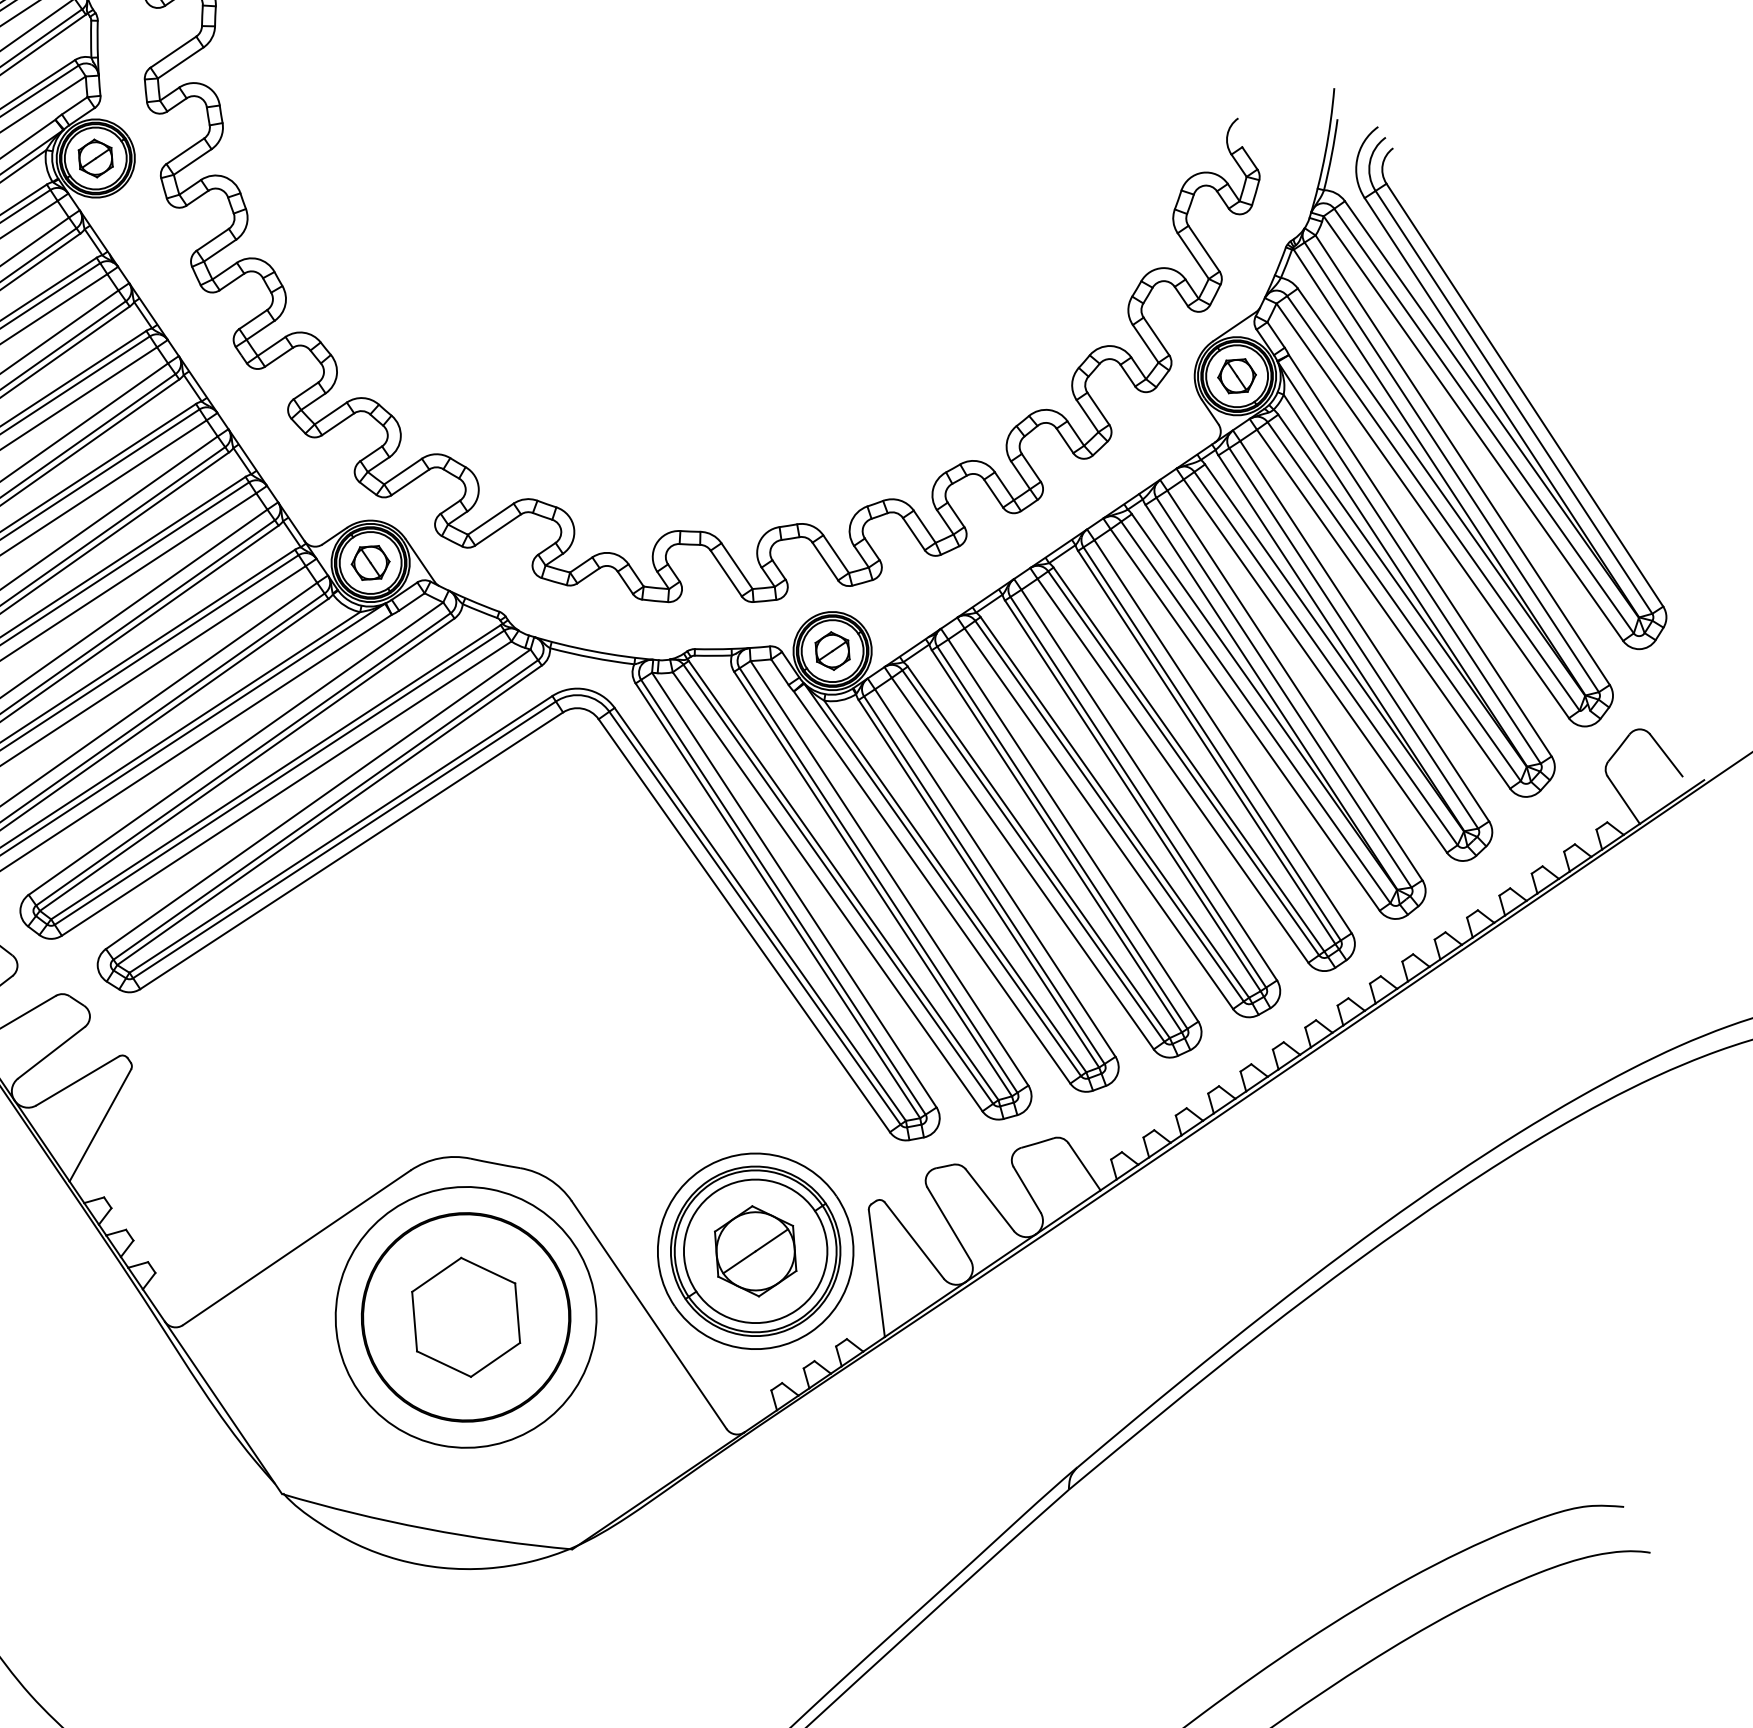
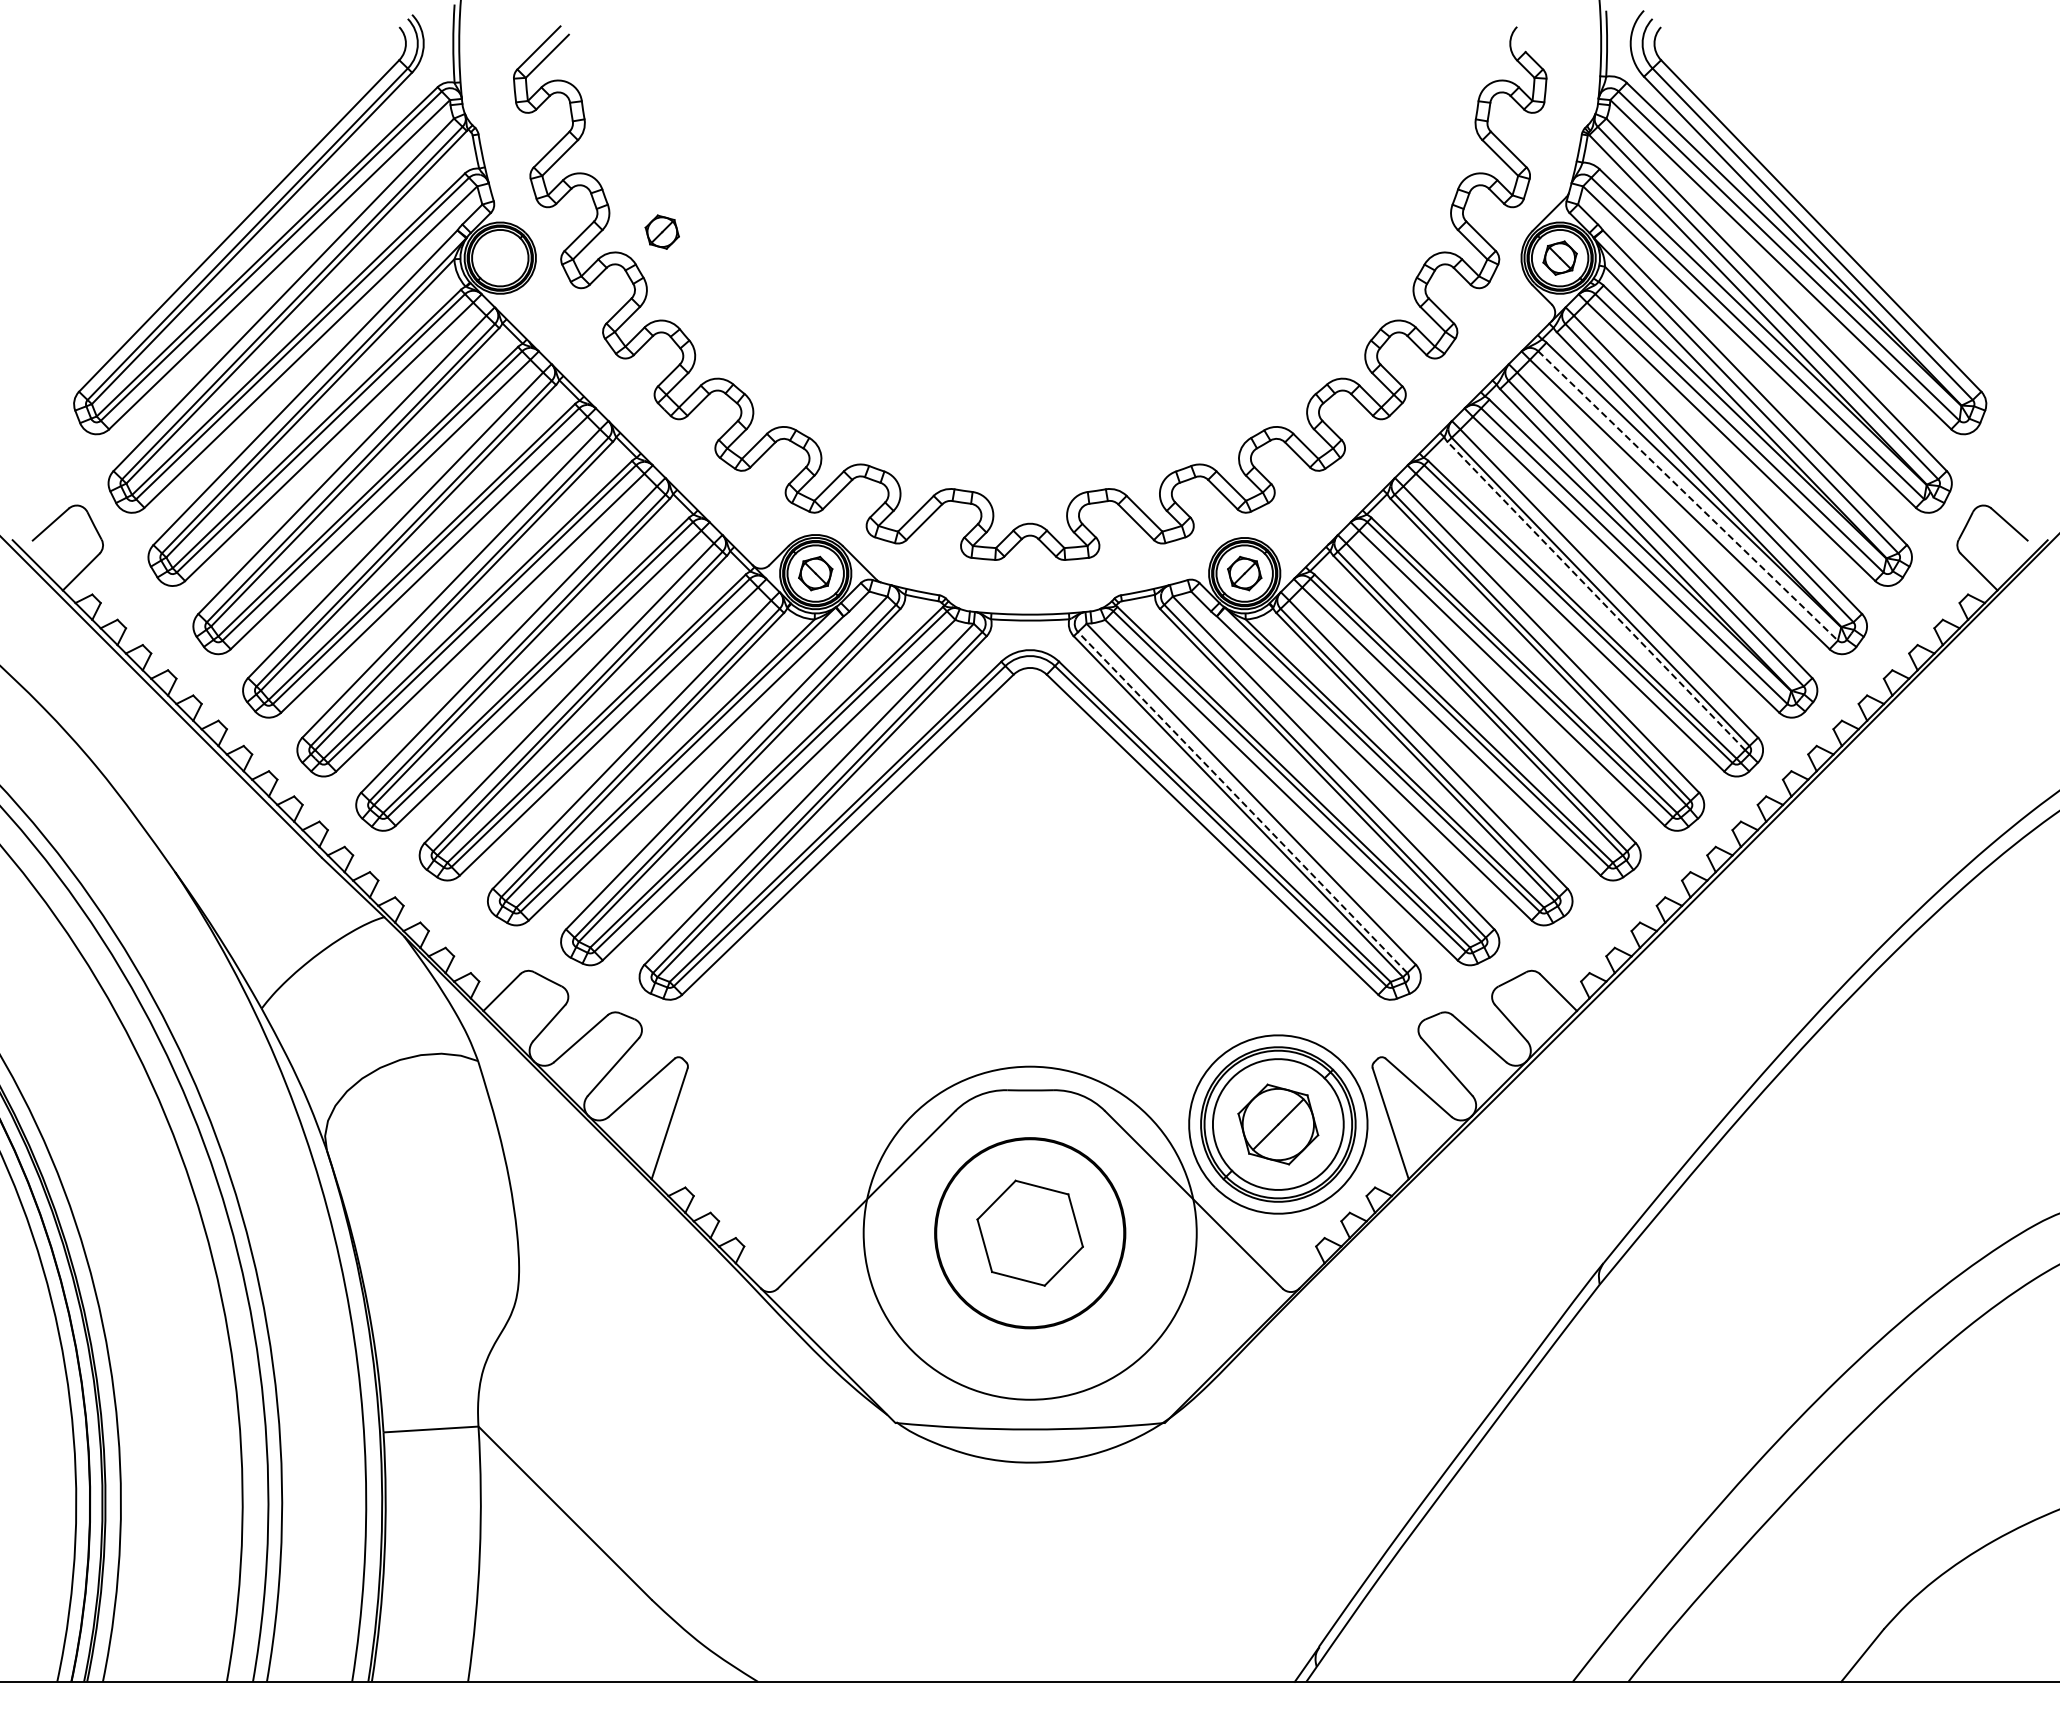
part: (95, 157) -> (661, 231), moved
line: (1326, 659) -> (1688, 496), solid -> dashed
line: (1206, 746) -> (1596, 595), solid -> dashed
line: (783, 897) -> (1242, 802), solid -> dashed
circle: (466, 1317) -> (1030, 1233), size x1.4

